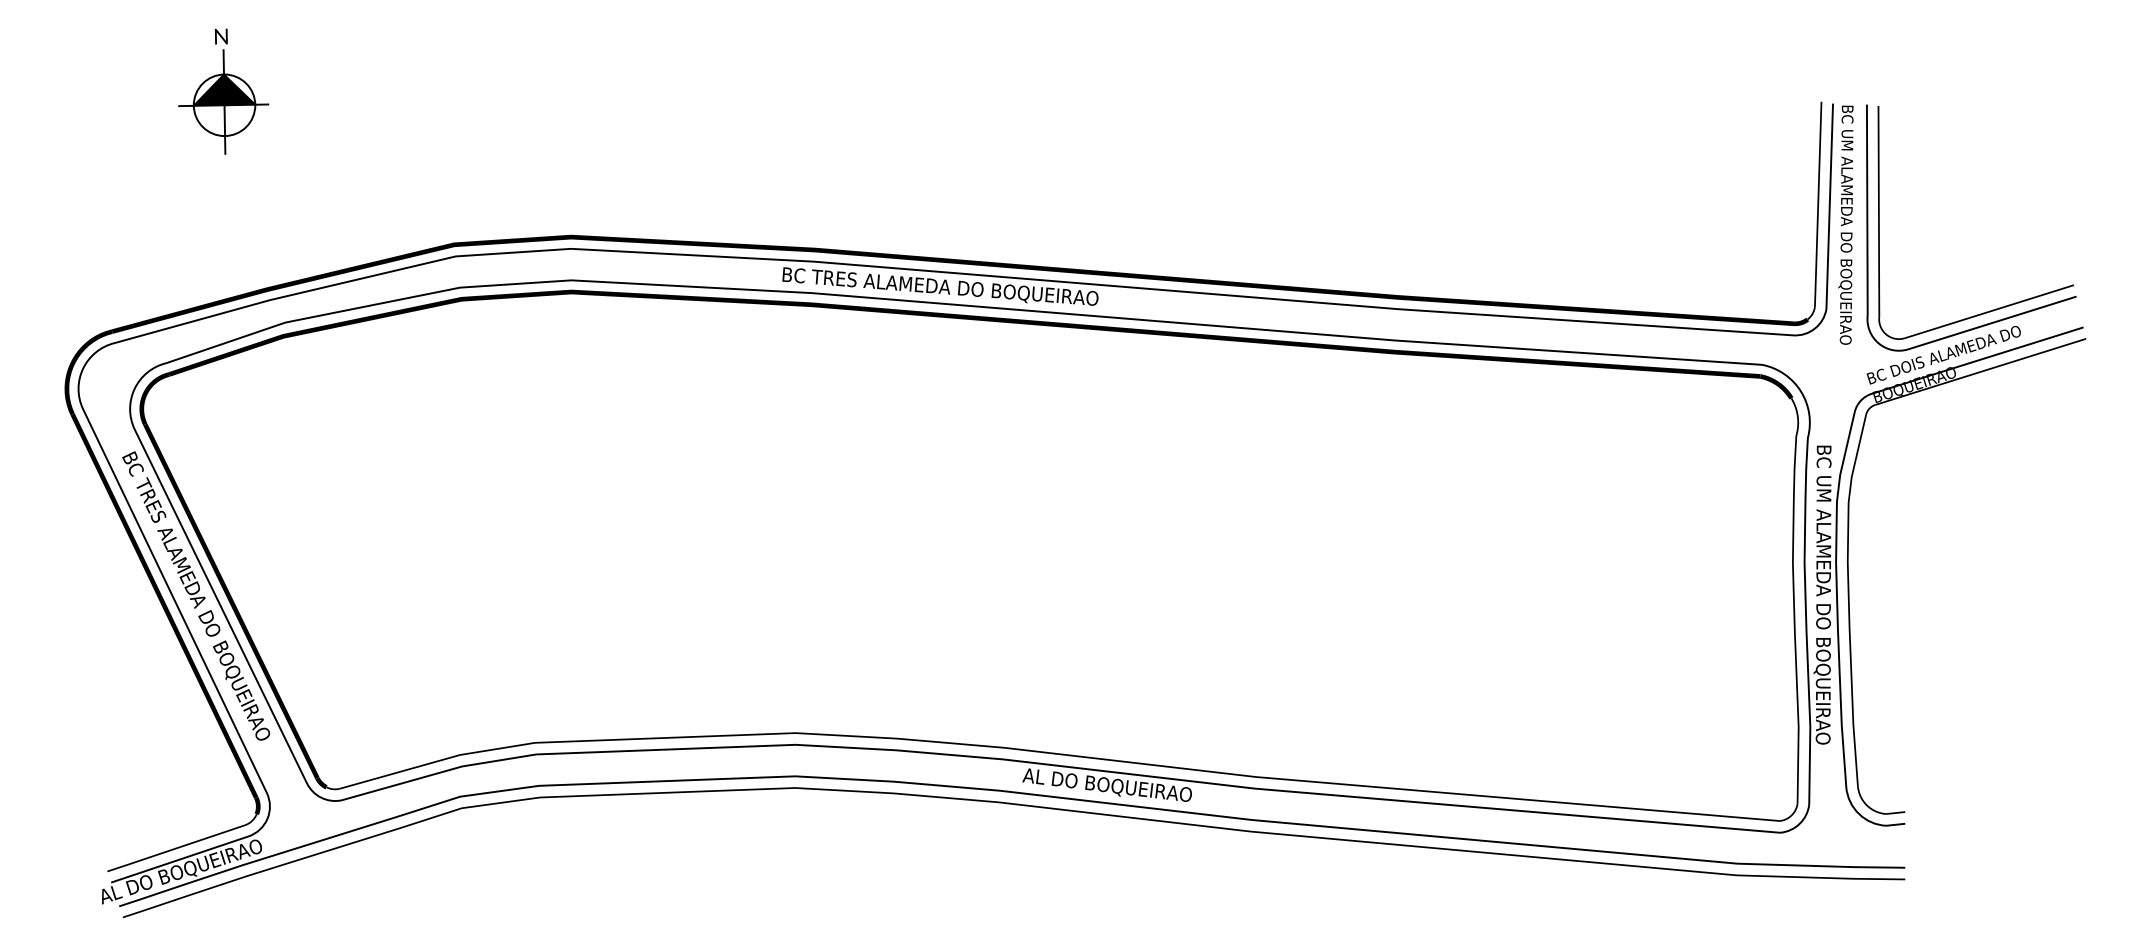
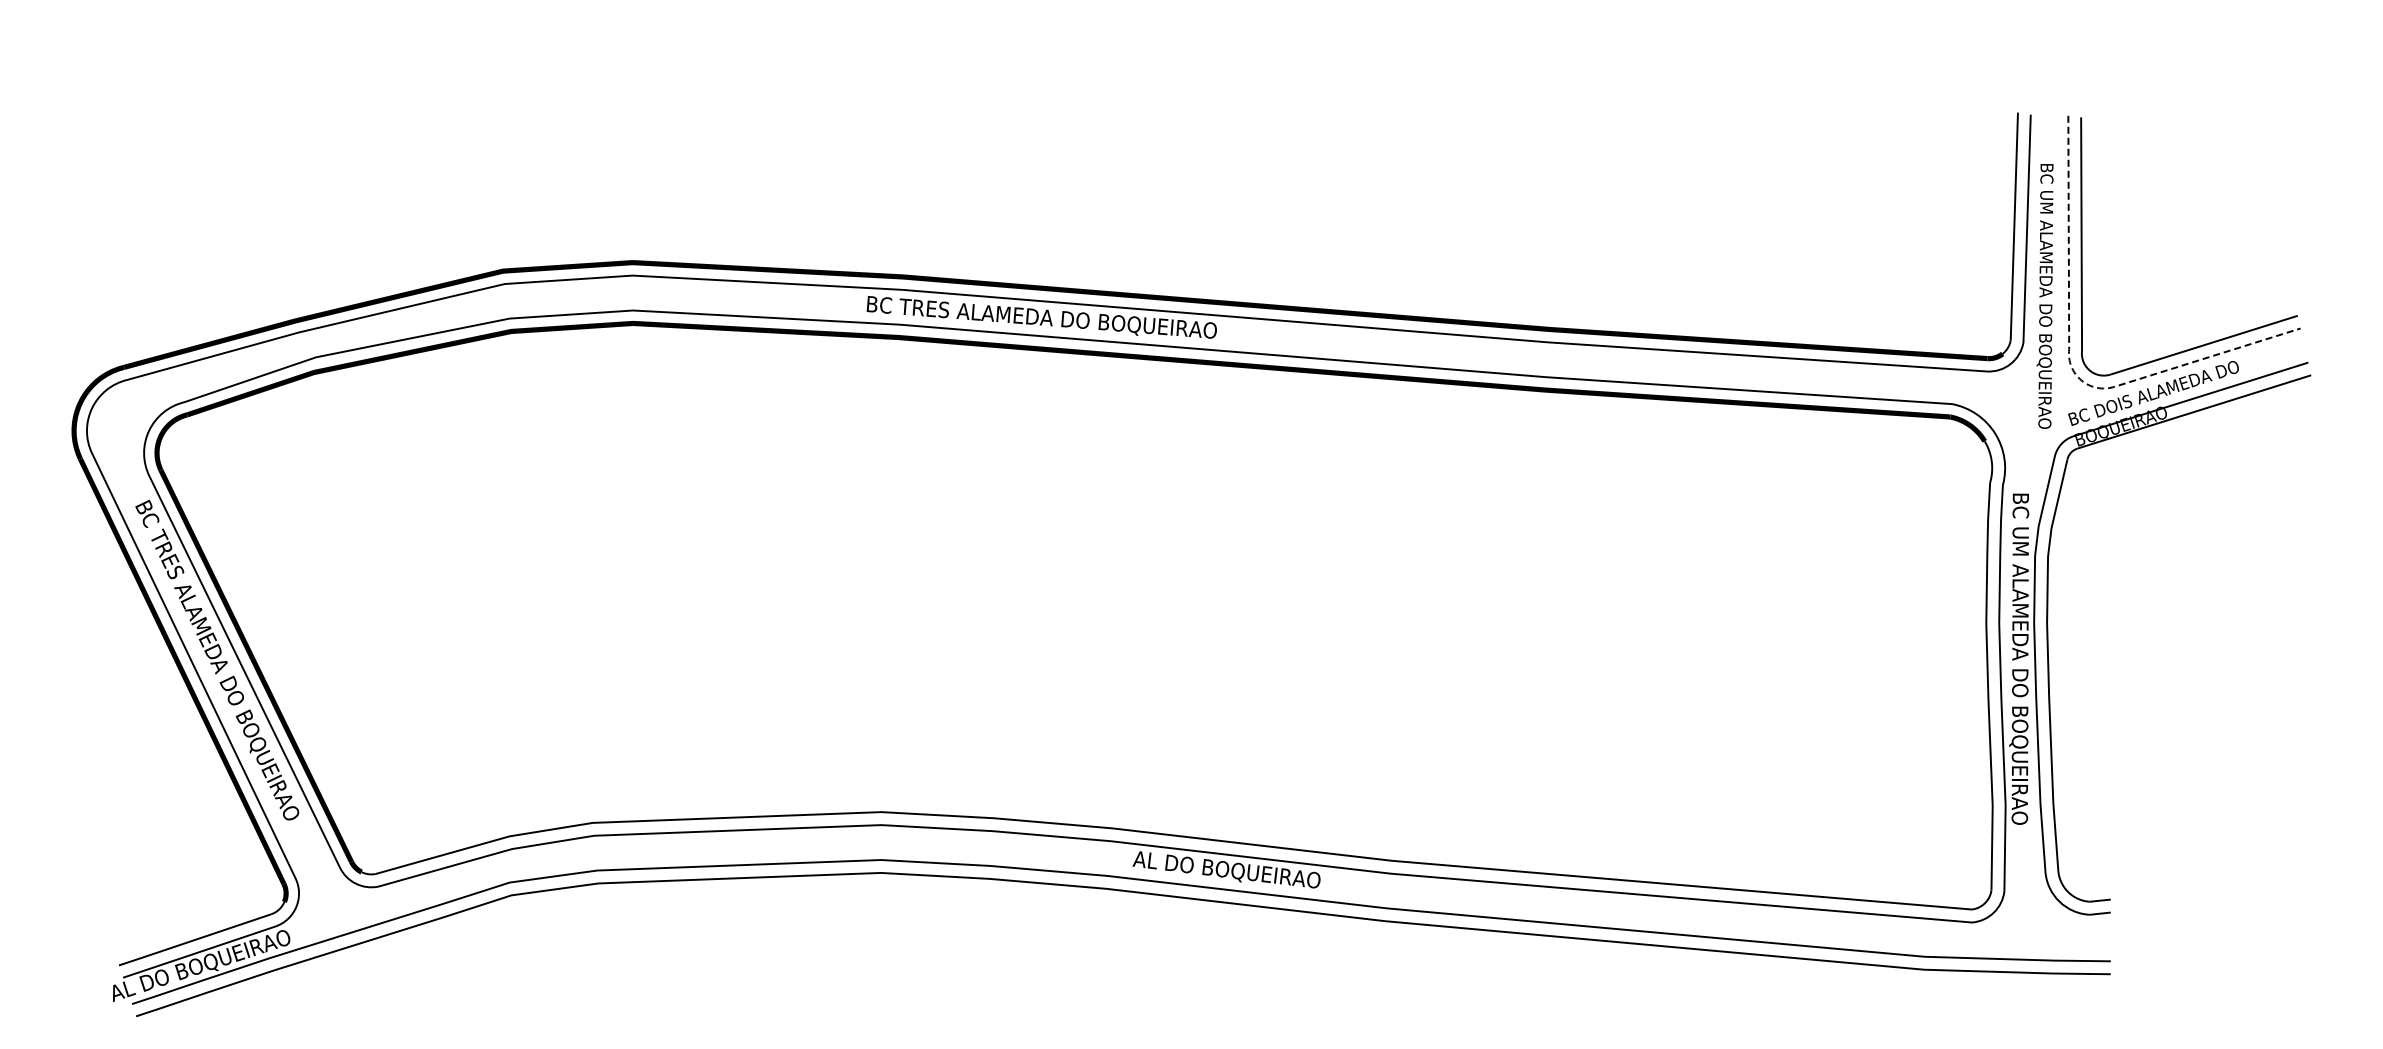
part: (223, 91) -> (247, 101), removed
text: (1845, 225) -> (2044, 296), moved
line: (1871, 334) -> (2073, 370), solid -> dashed

